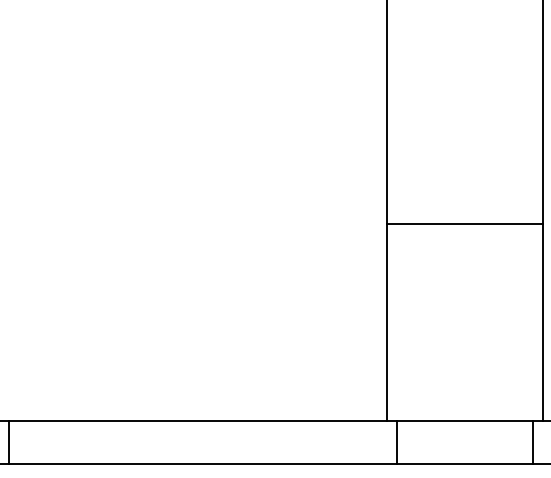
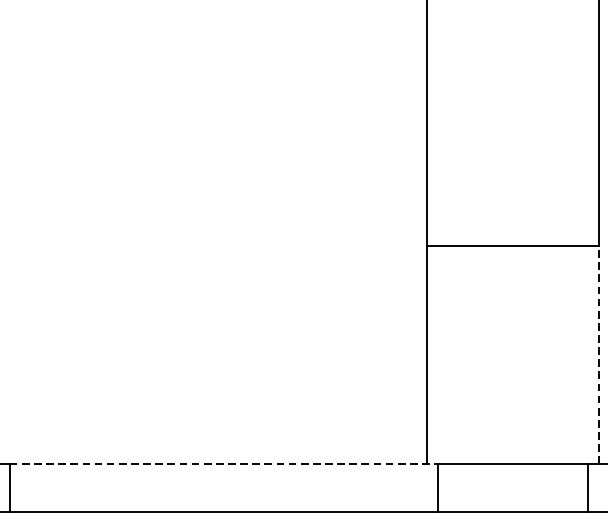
line: (542, 322) -> (598, 355), solid -> dashed
line: (203, 420) -> (224, 463), solid -> dashed

